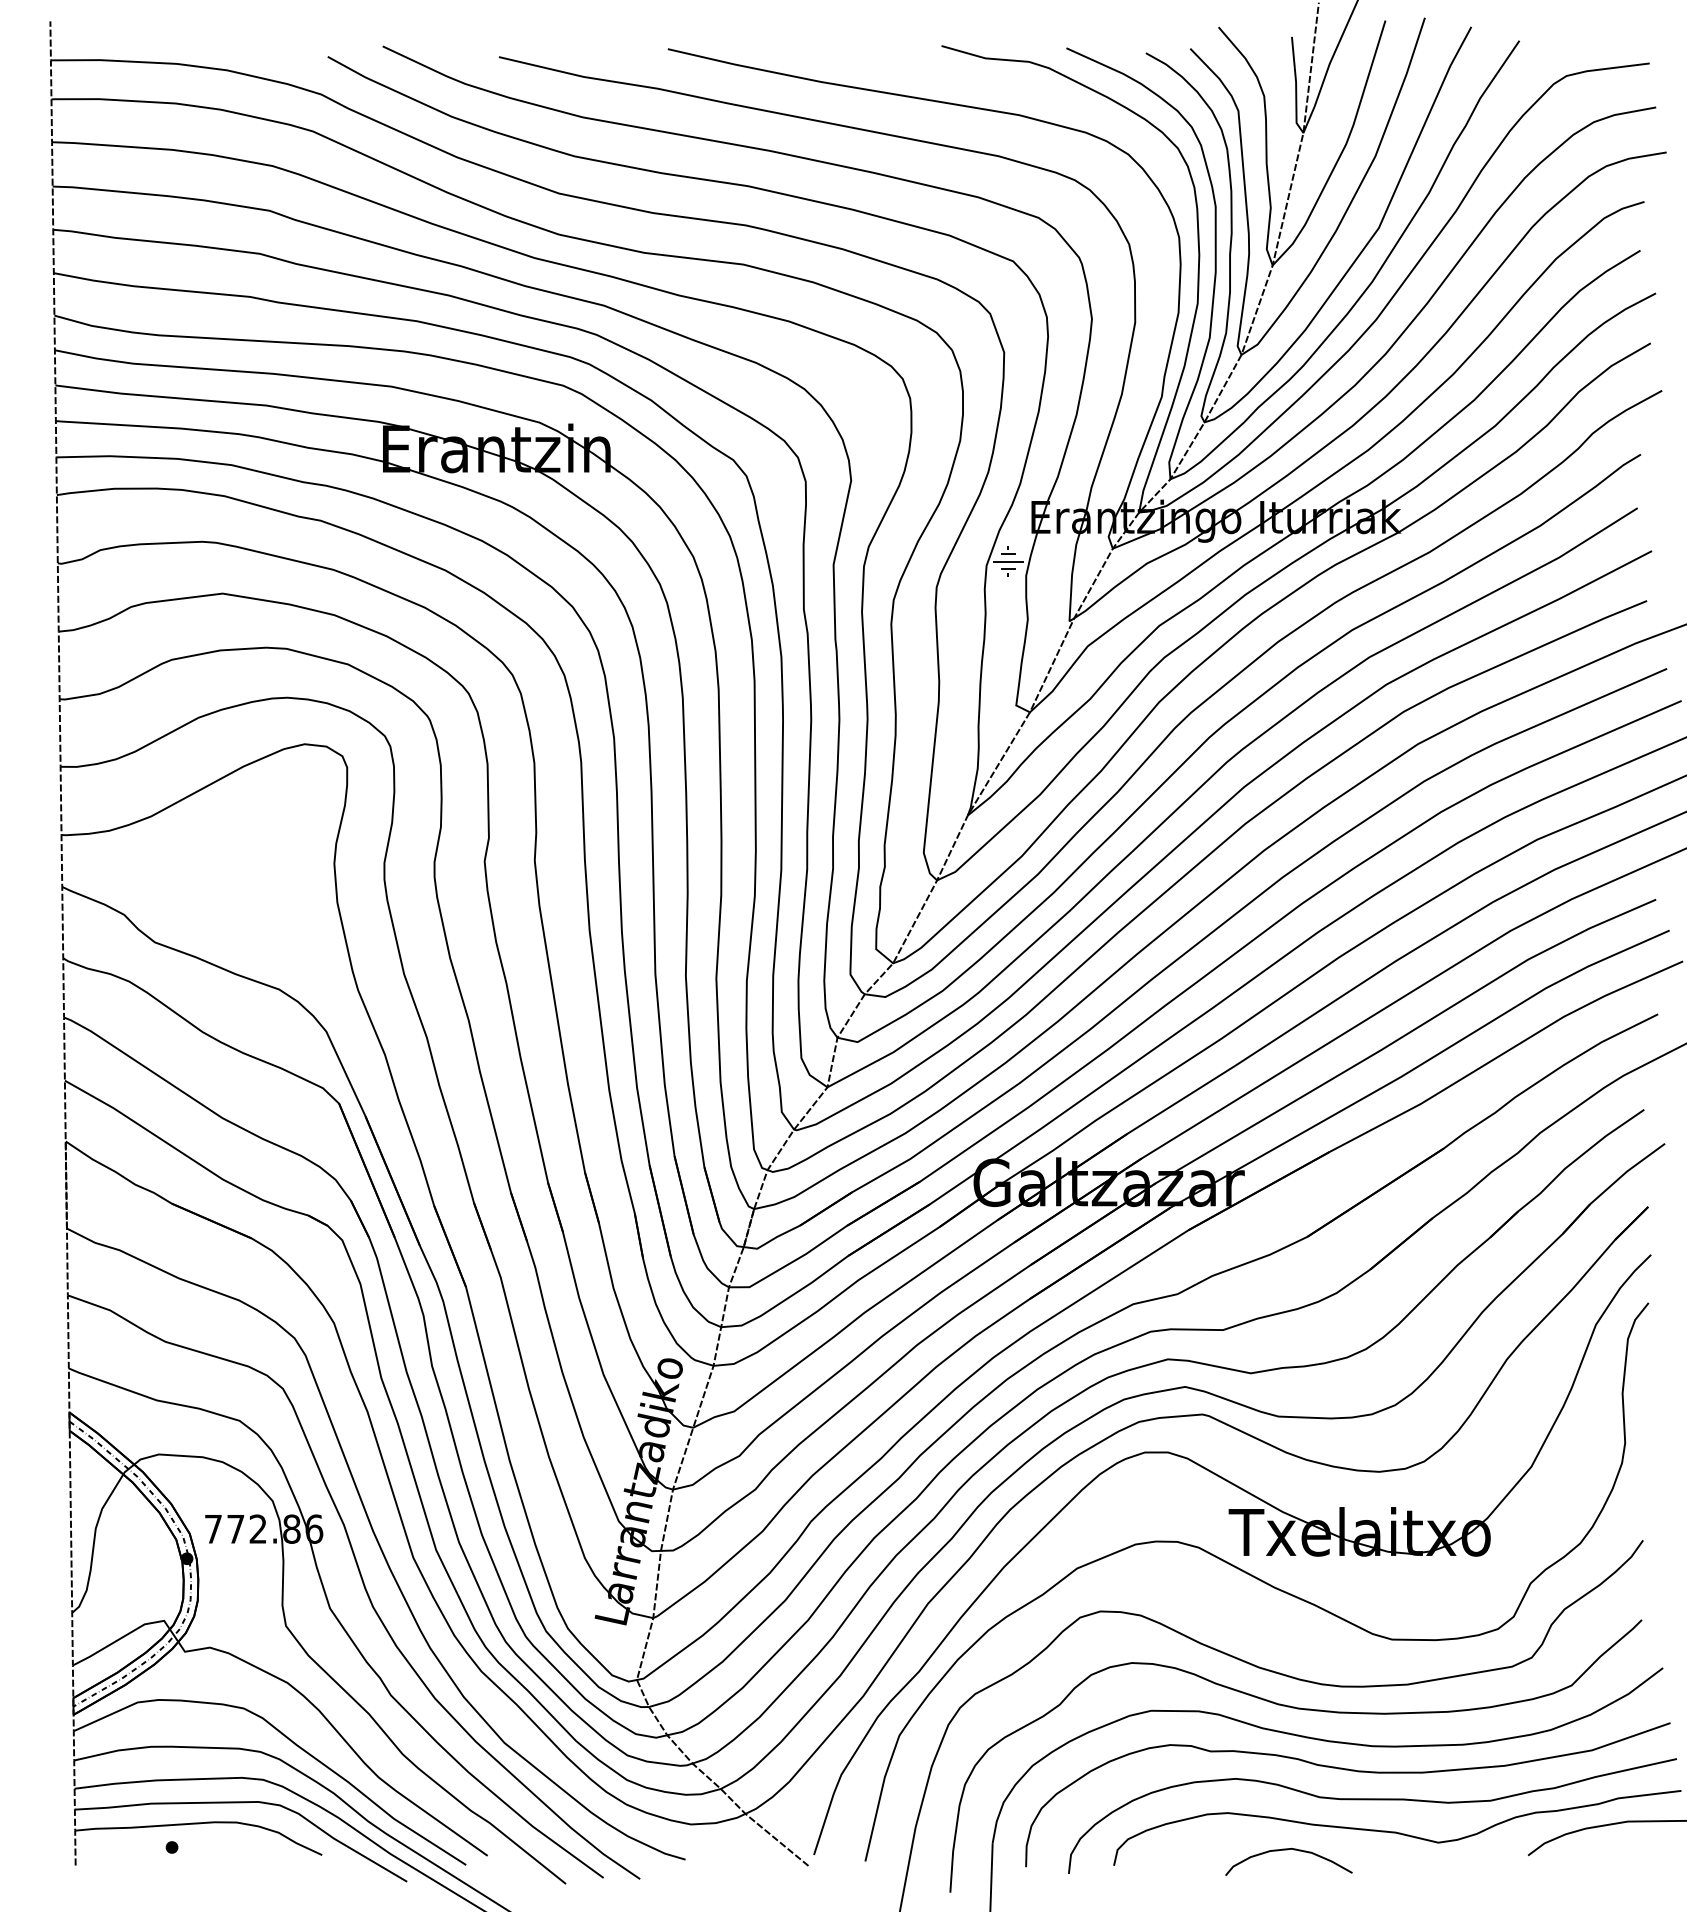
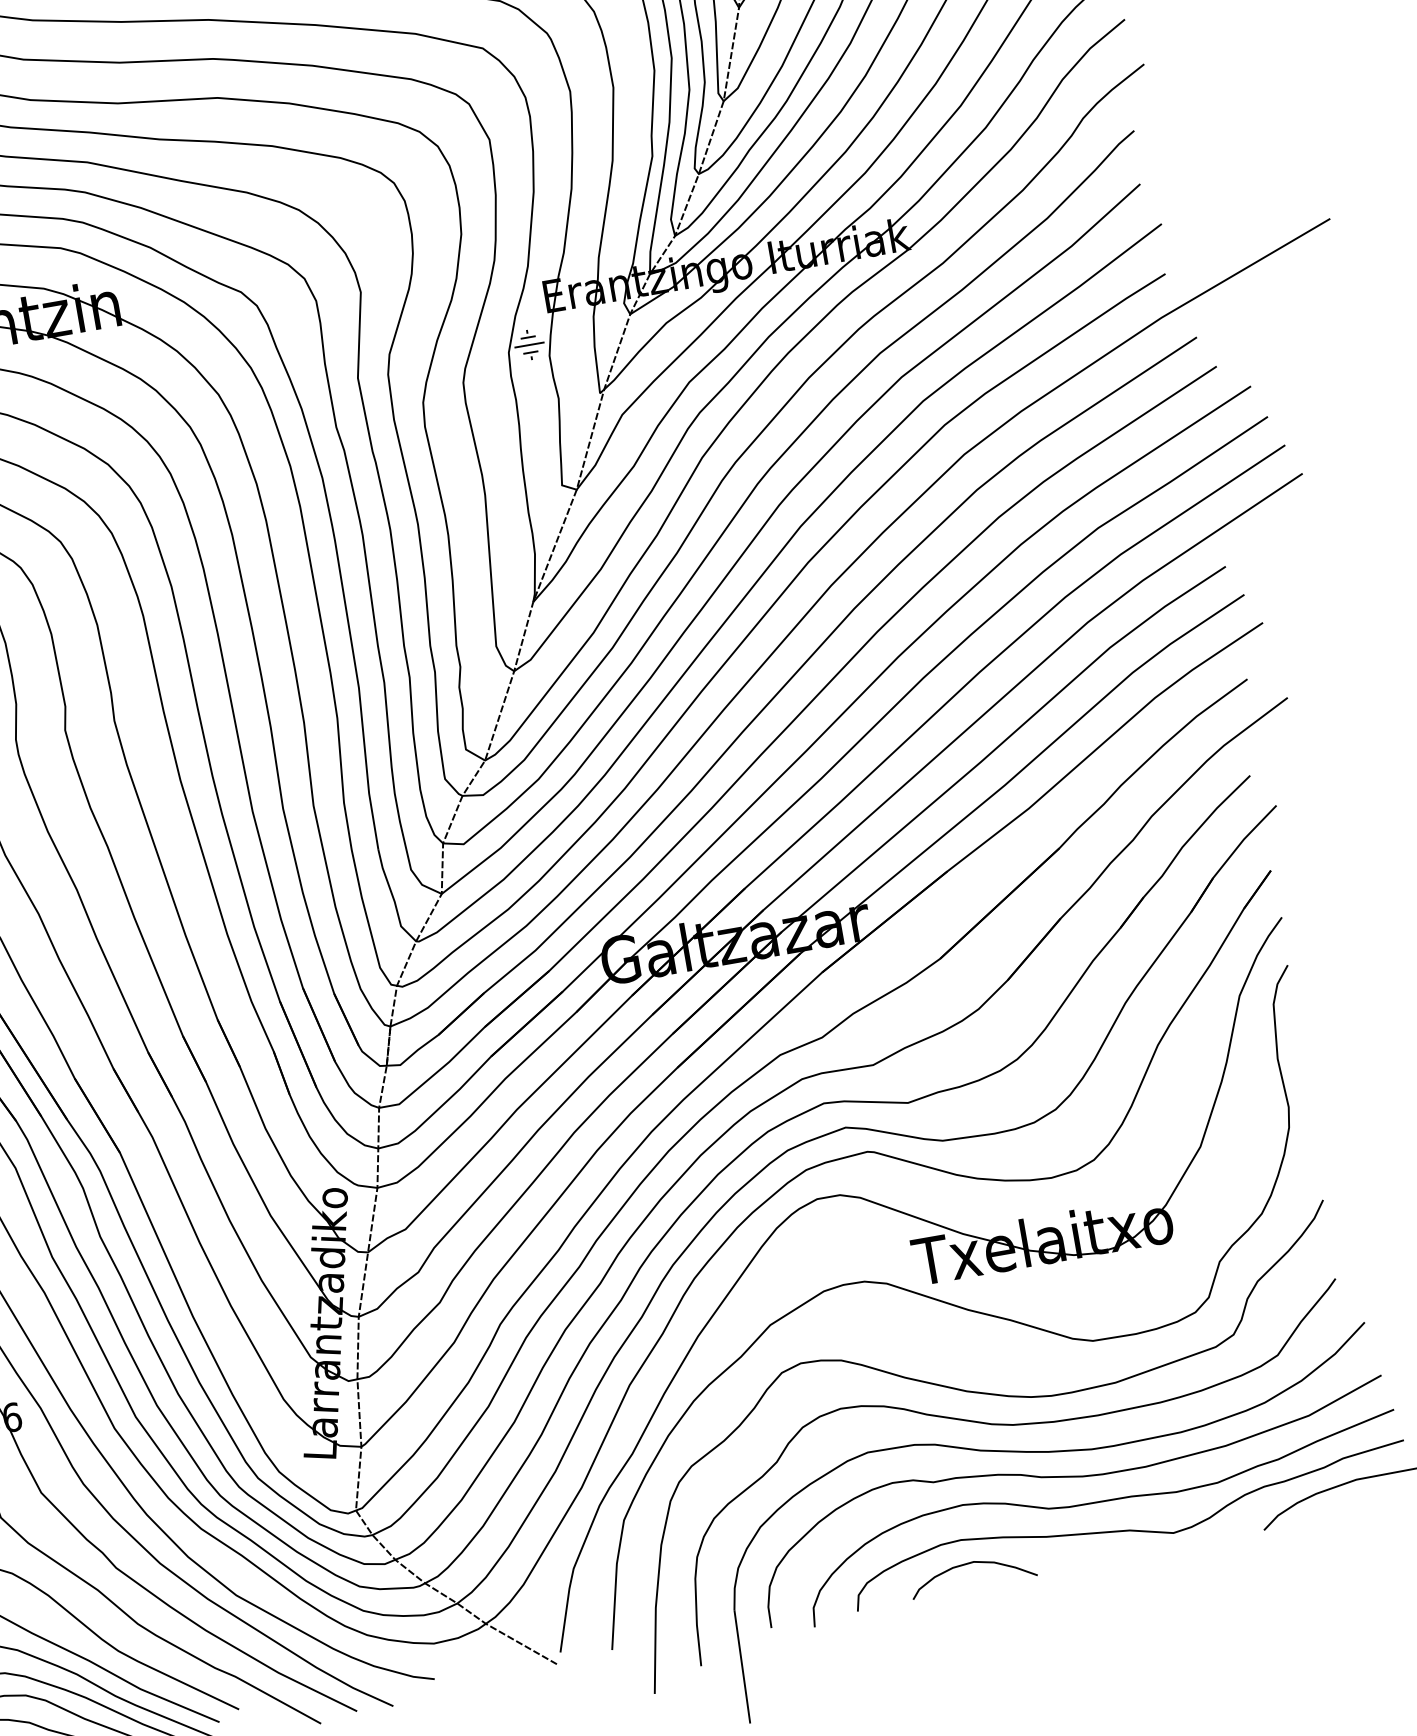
curve: (1287, 1850) -> (969, 1564), moved

